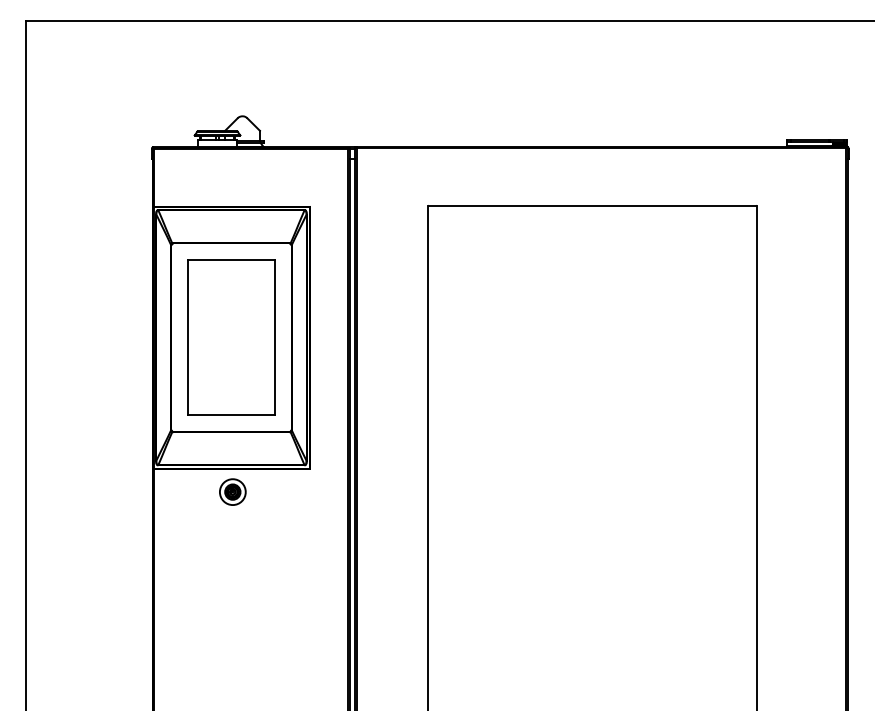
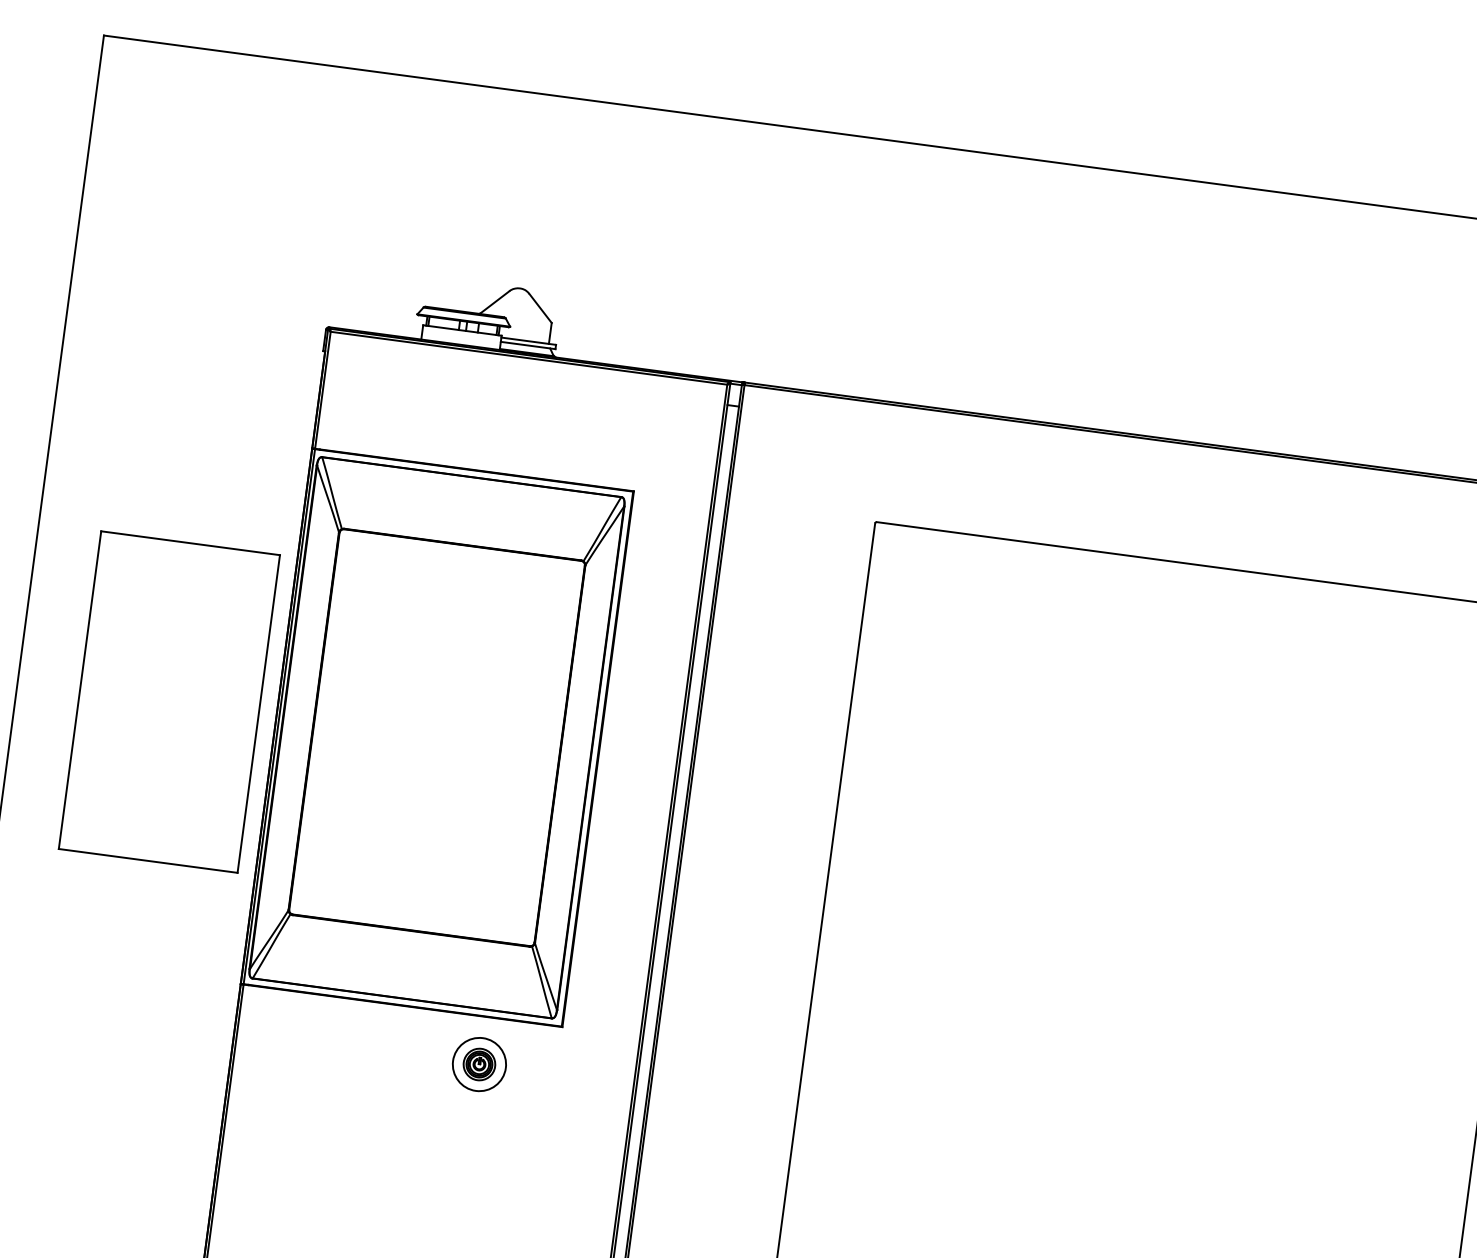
part: (231, 337) -> (169, 701), moved
part: (232, 491) -> (478, 1063), moved

